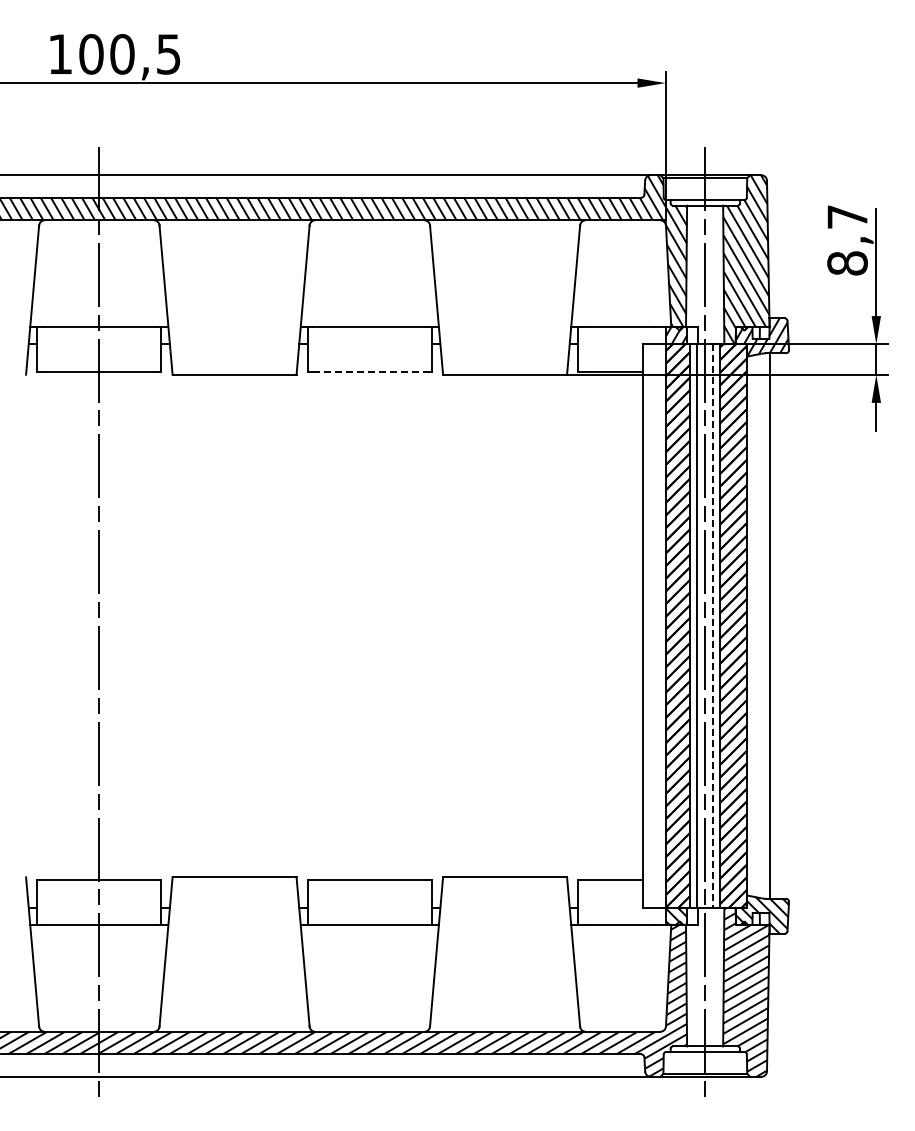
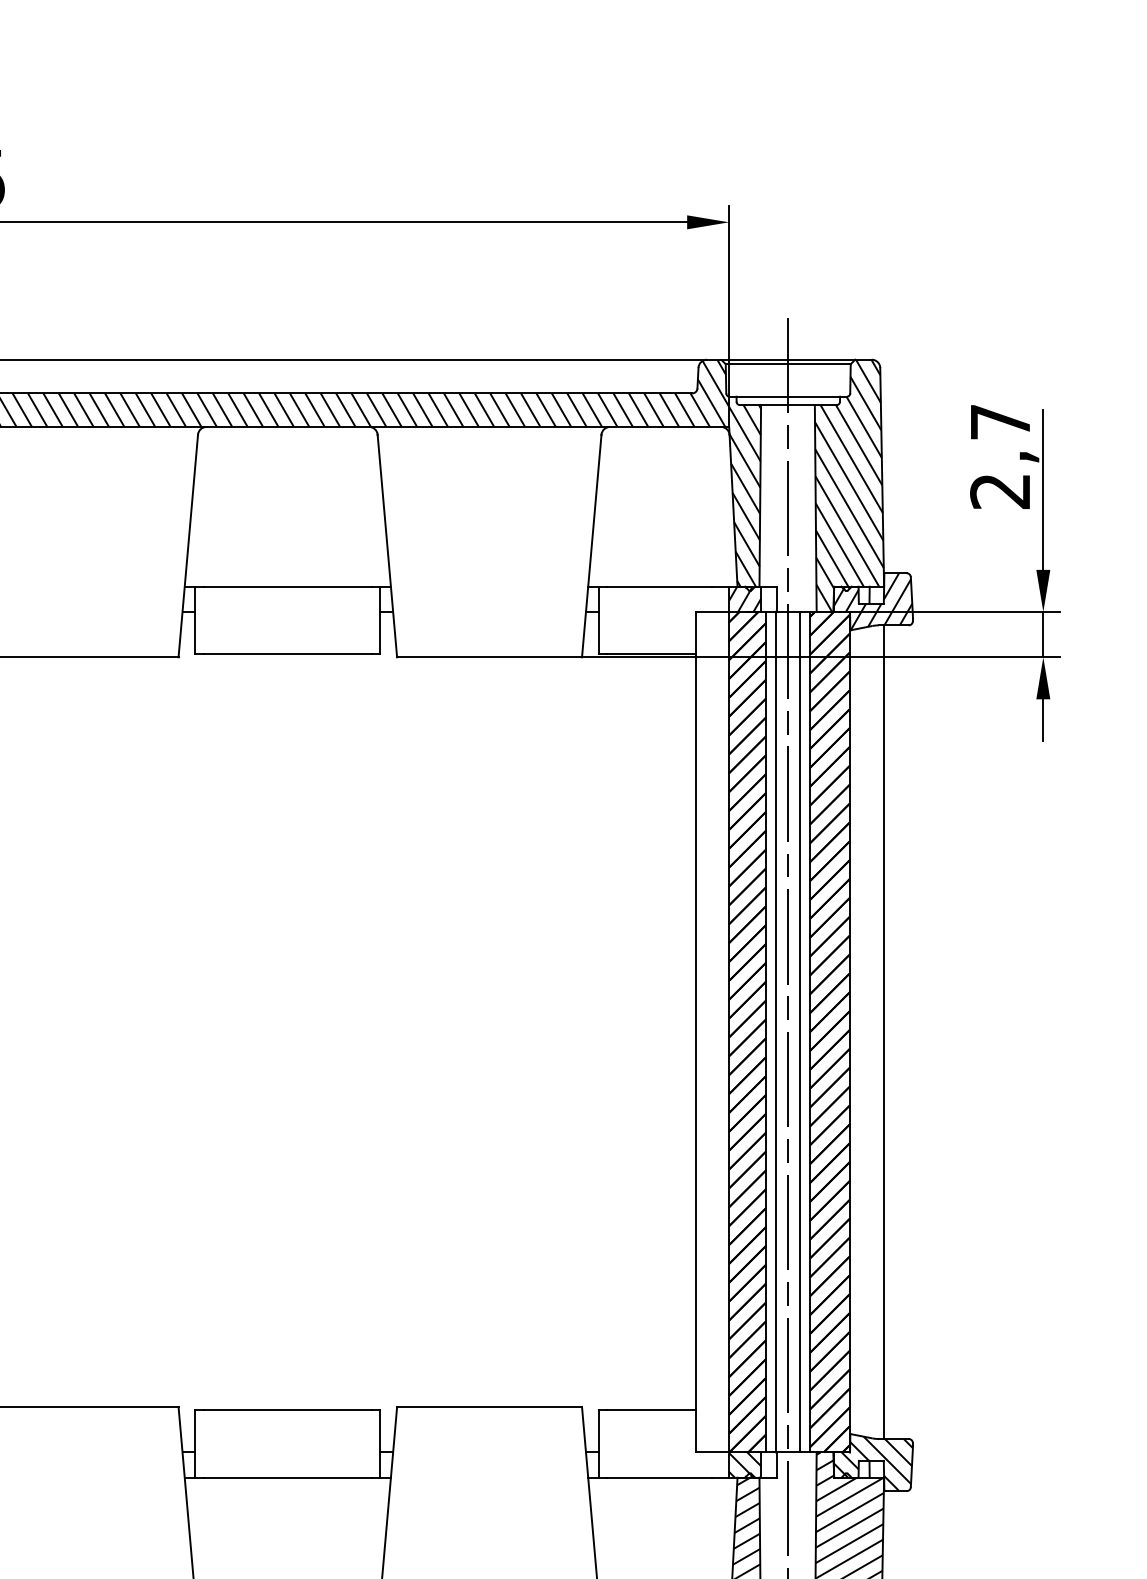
text: (847, 263) -> (1000, 491), 8,7 -> 2,7
line: (370, 372) -> (288, 653), dashed -> solid
line: (713, 626) -> (800, 1032), dashed -> solid

